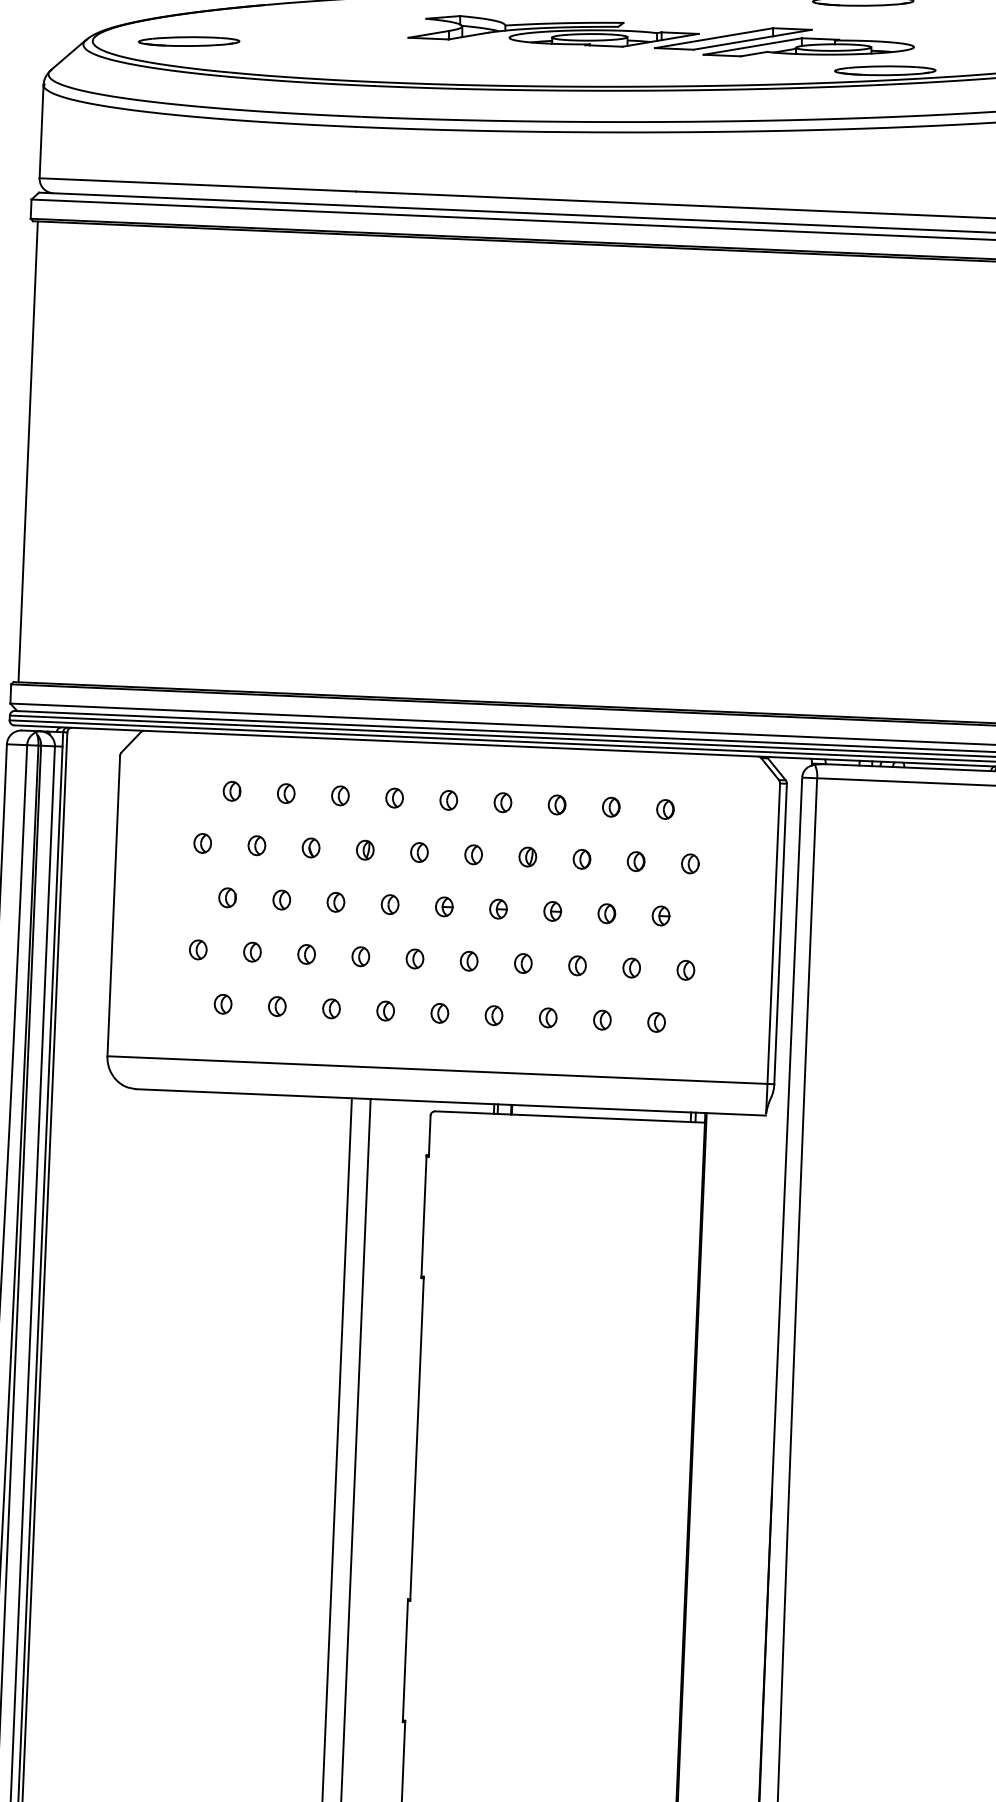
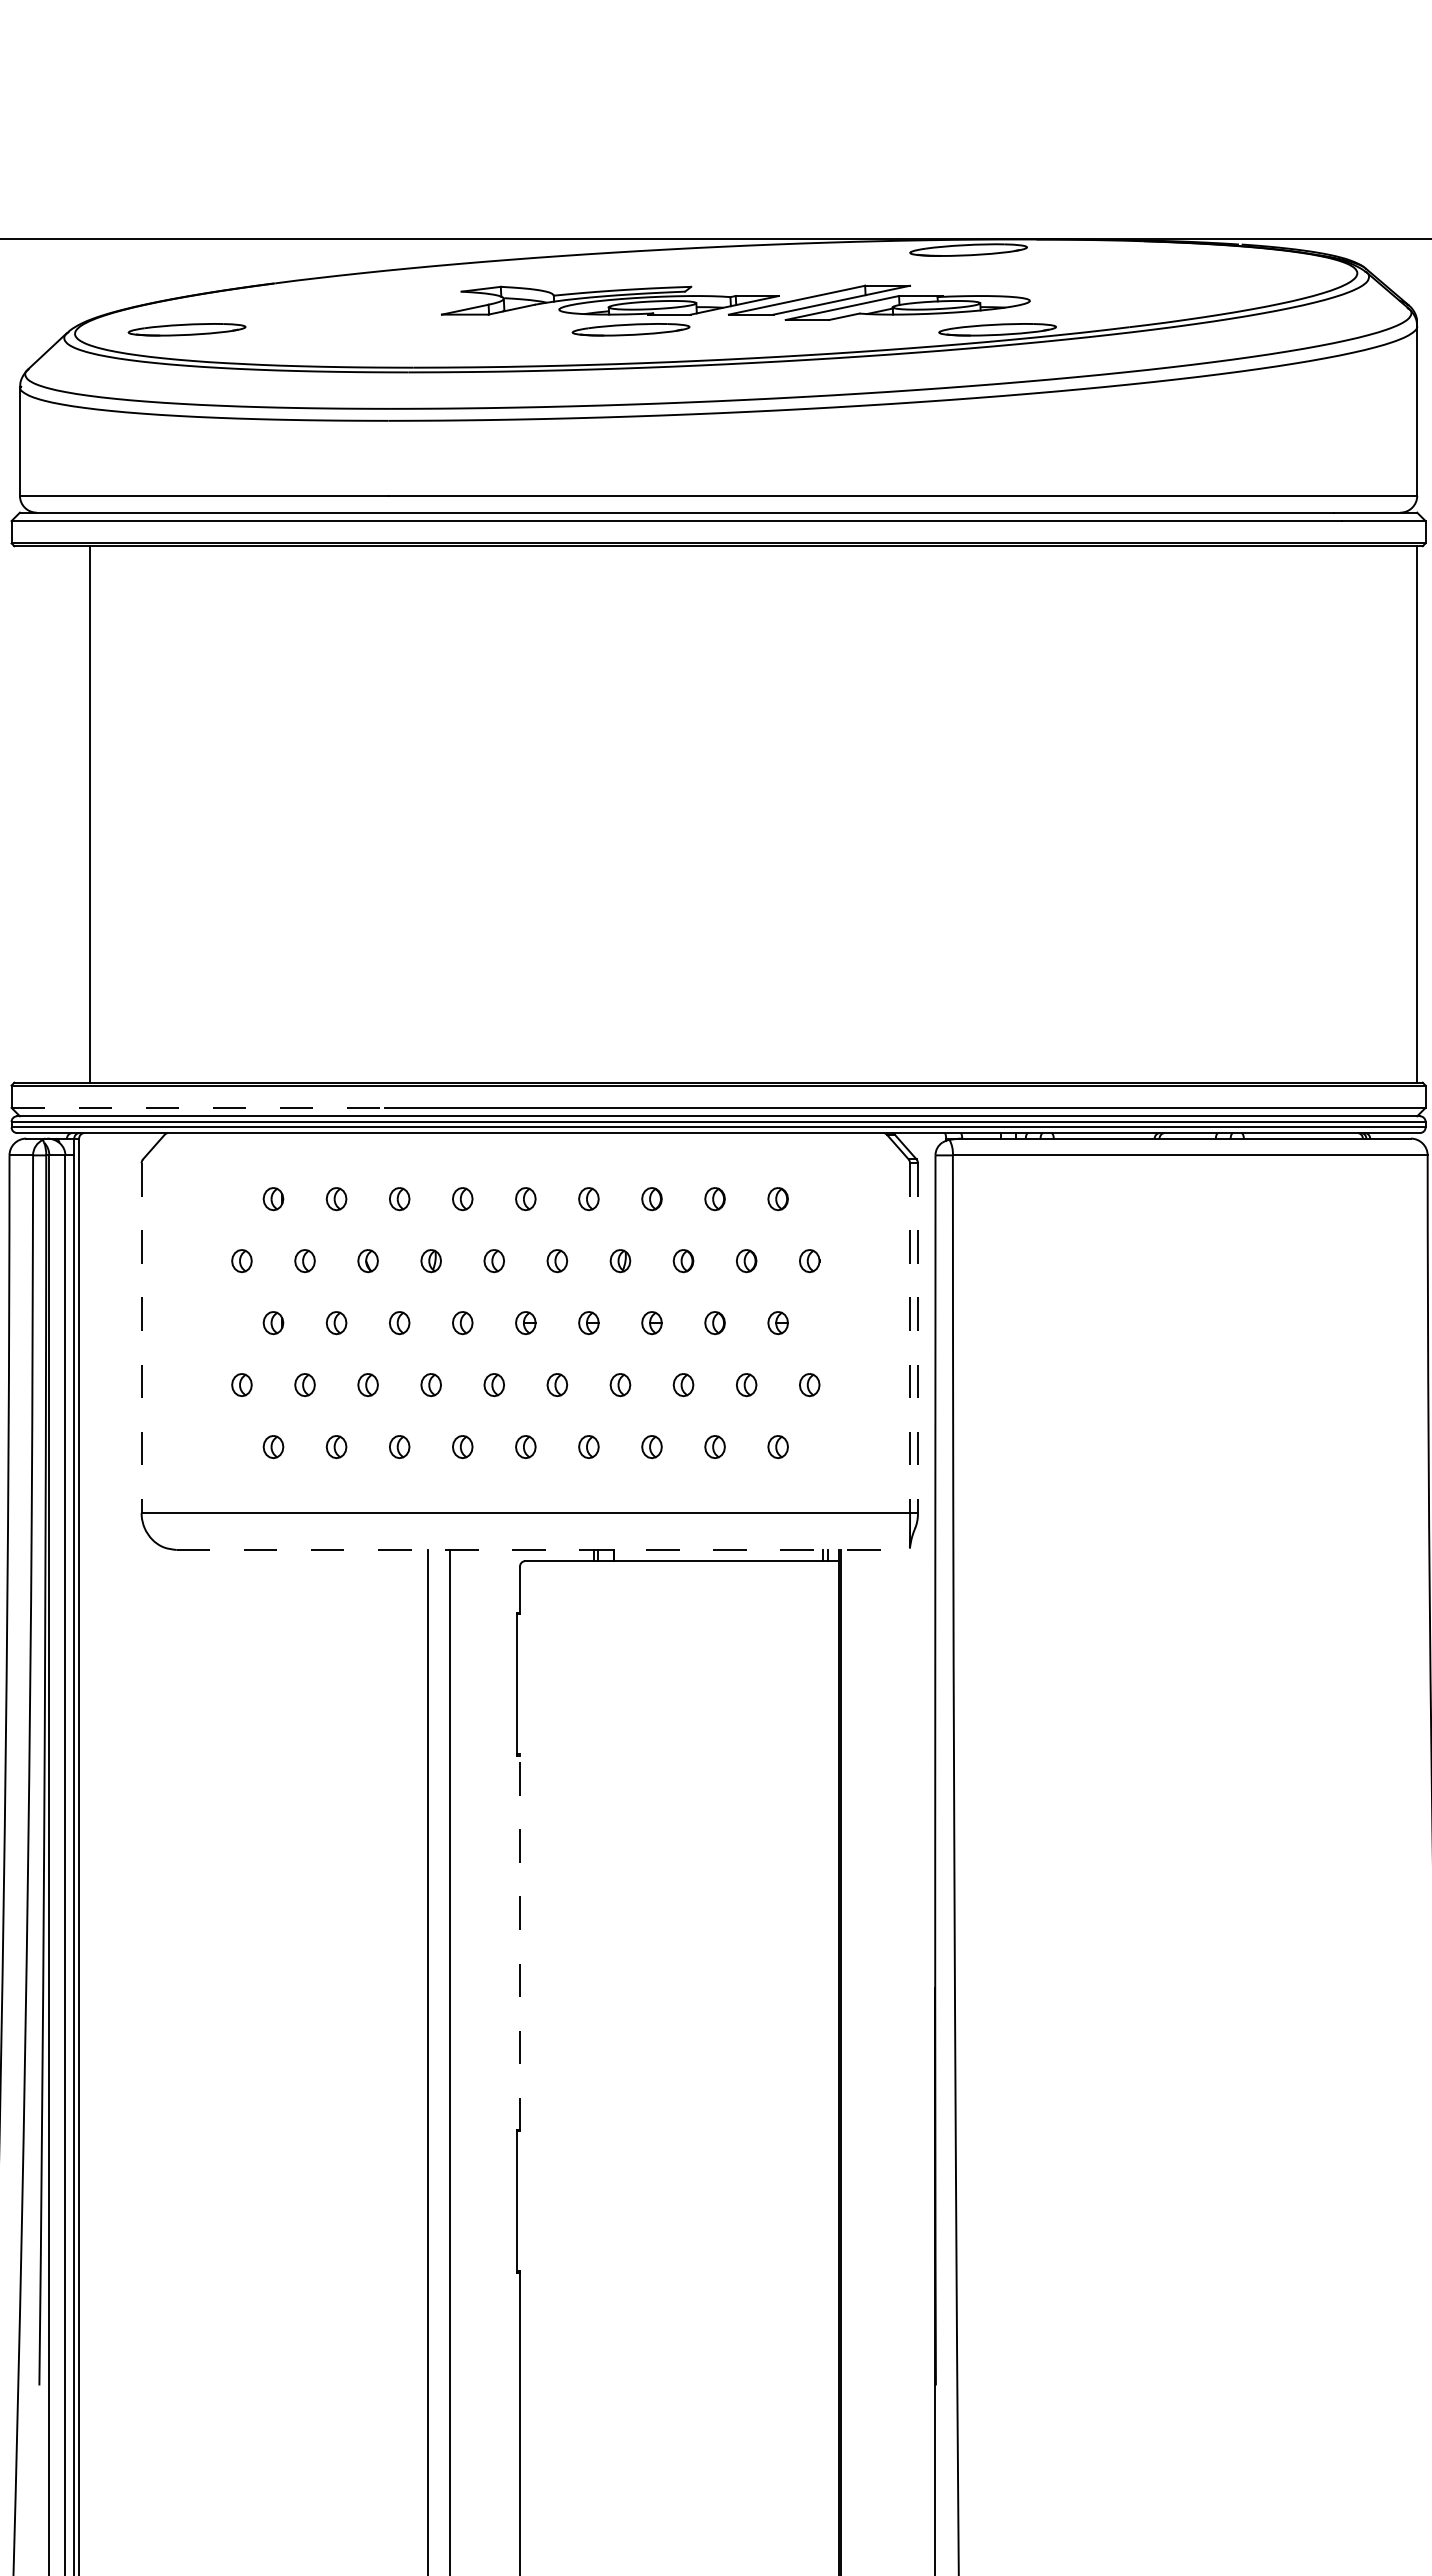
part: (569, 57) -> (630, 329), added
line: (27, 451) -> (89, 814), moved
line: (170, 709) -> (198, 1107), solid -> dashed
line: (113, 906) -> (141, 1338), solid -> dashed
line: (774, 933) -> (910, 1338), solid -> dashed
line: (780, 934) -> (917, 1338), solid -> dashed
line: (451, 1102) -> (543, 1549), solid -> dashed
line: (417, 1438) -> (520, 1942), solid -> dashed

